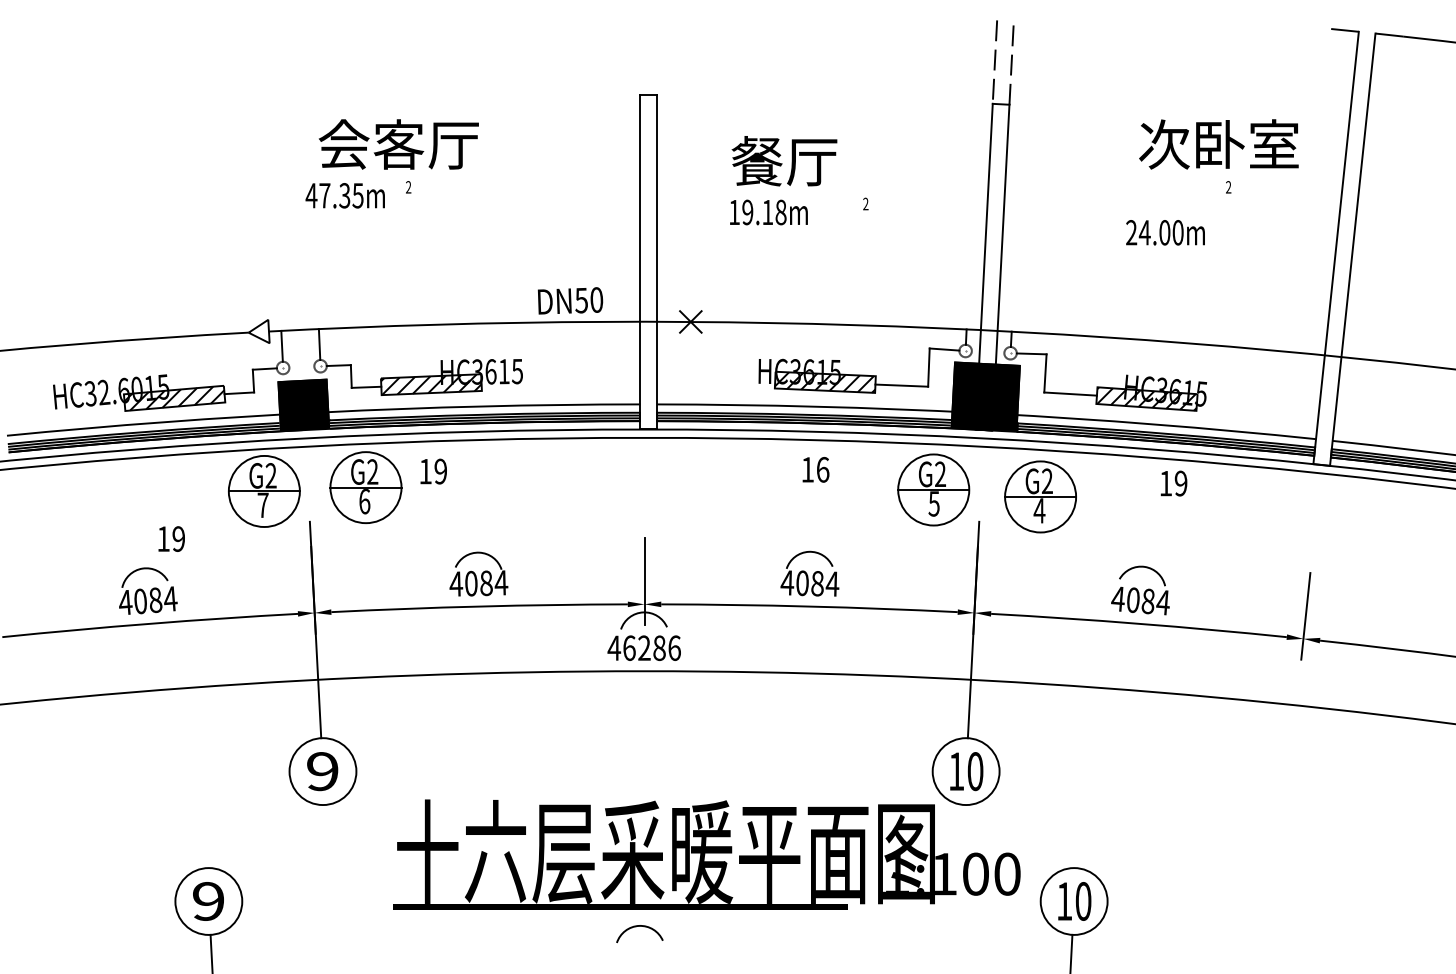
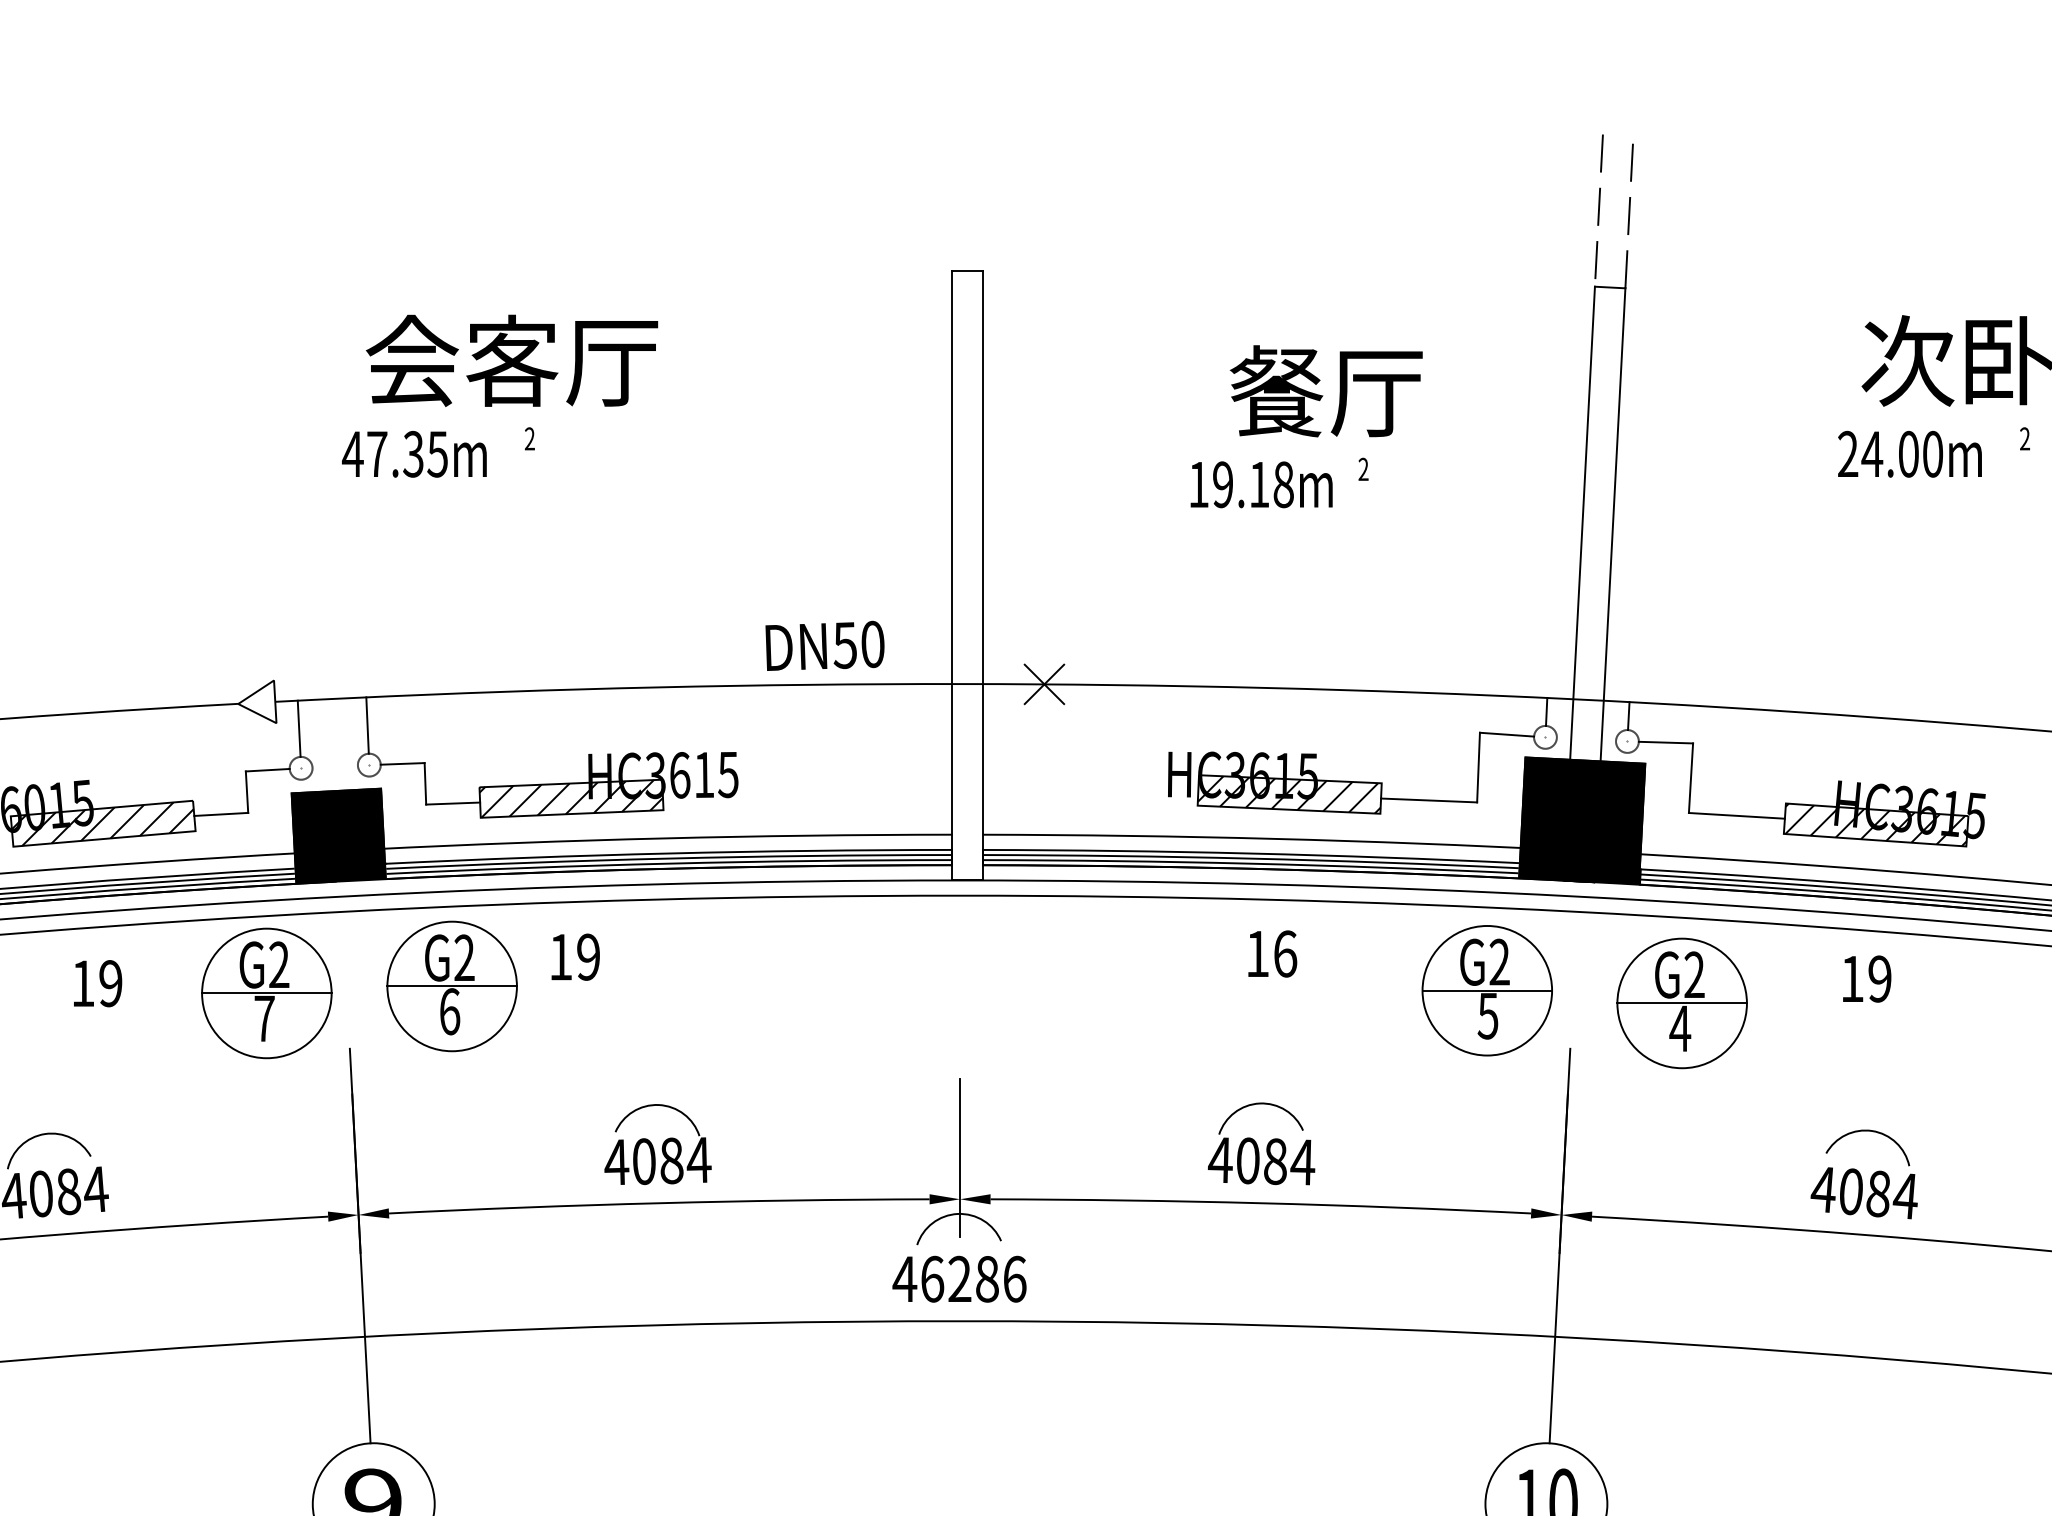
text: (784, 161) -> (1326, 391), moved
text: (768, 212) -> (1260, 484), moved
text: (1165, 232) -> (1909, 453), moved
text: (1173, 483) -> (1866, 978), moved
text: (171, 538) -> (97, 982), moved

